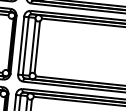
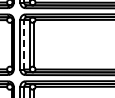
line: (25, 45) -> (24, 44), solid -> dashed

